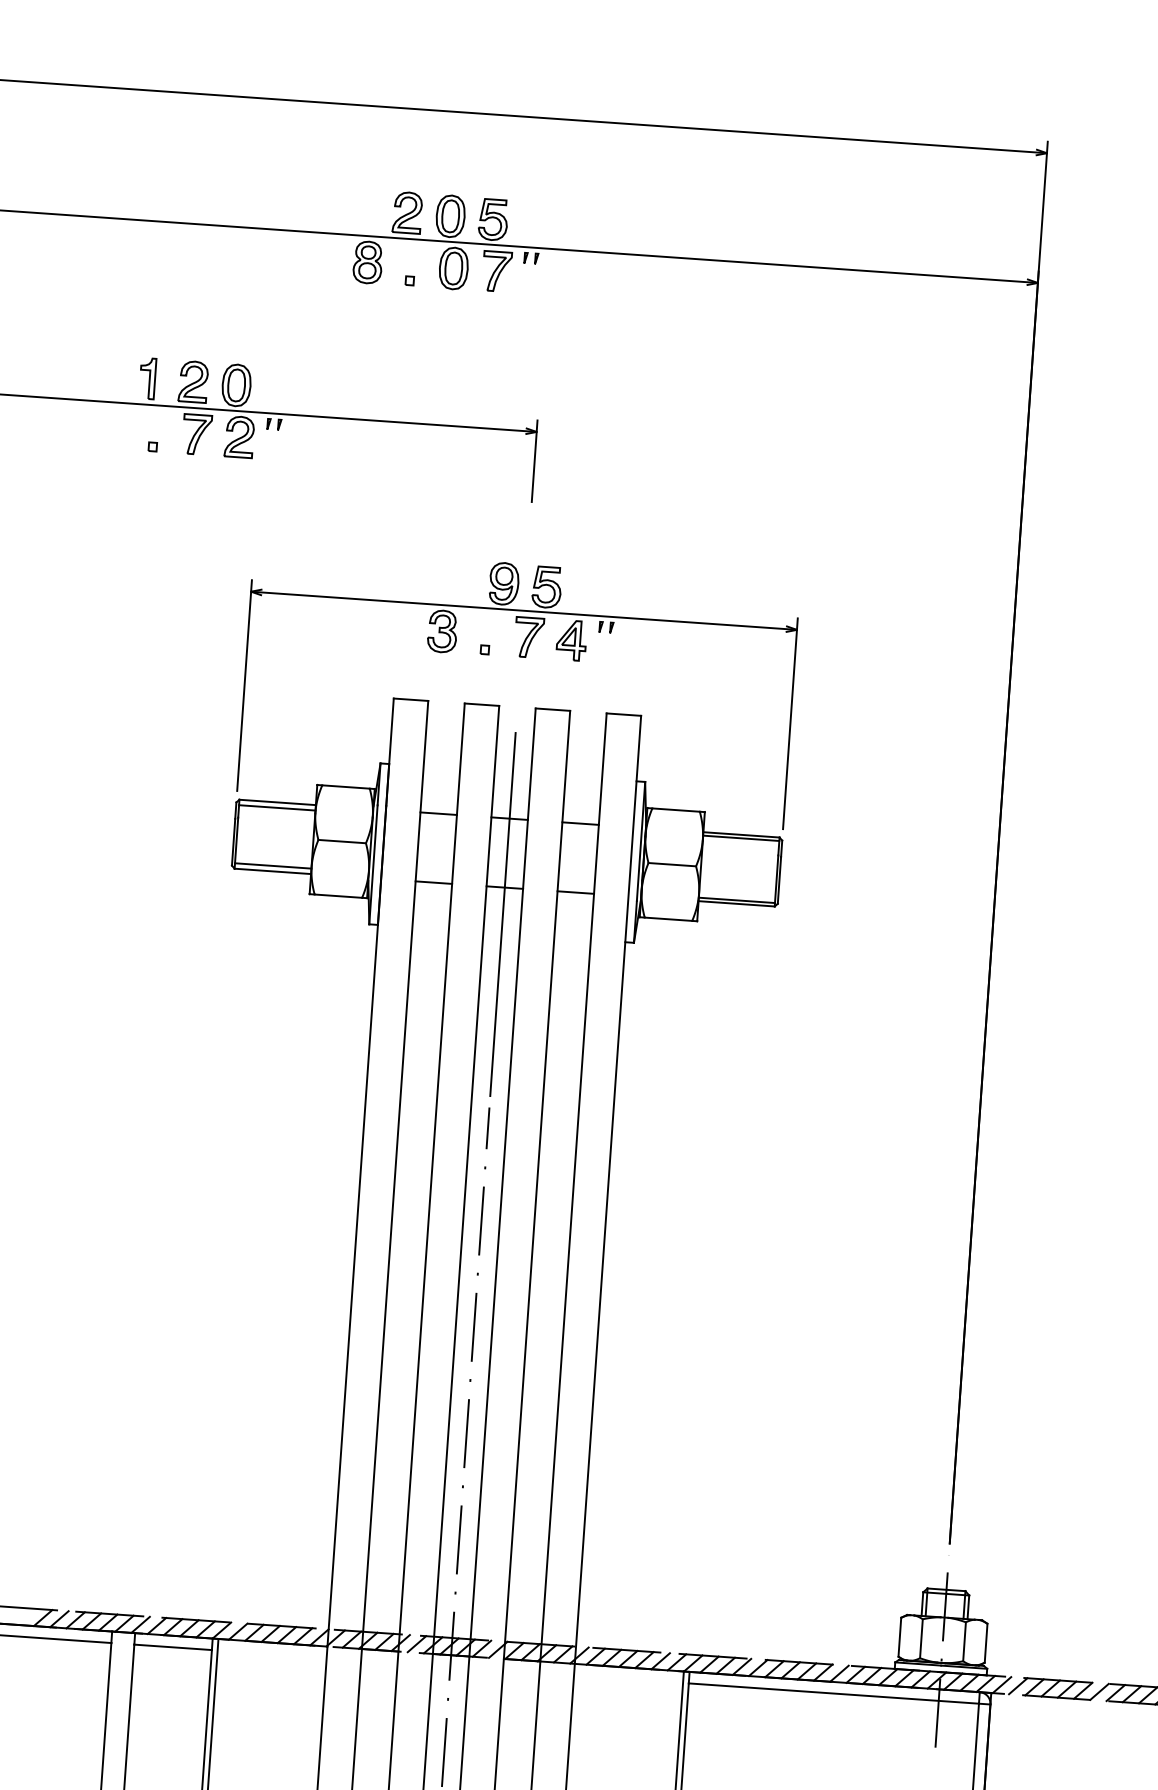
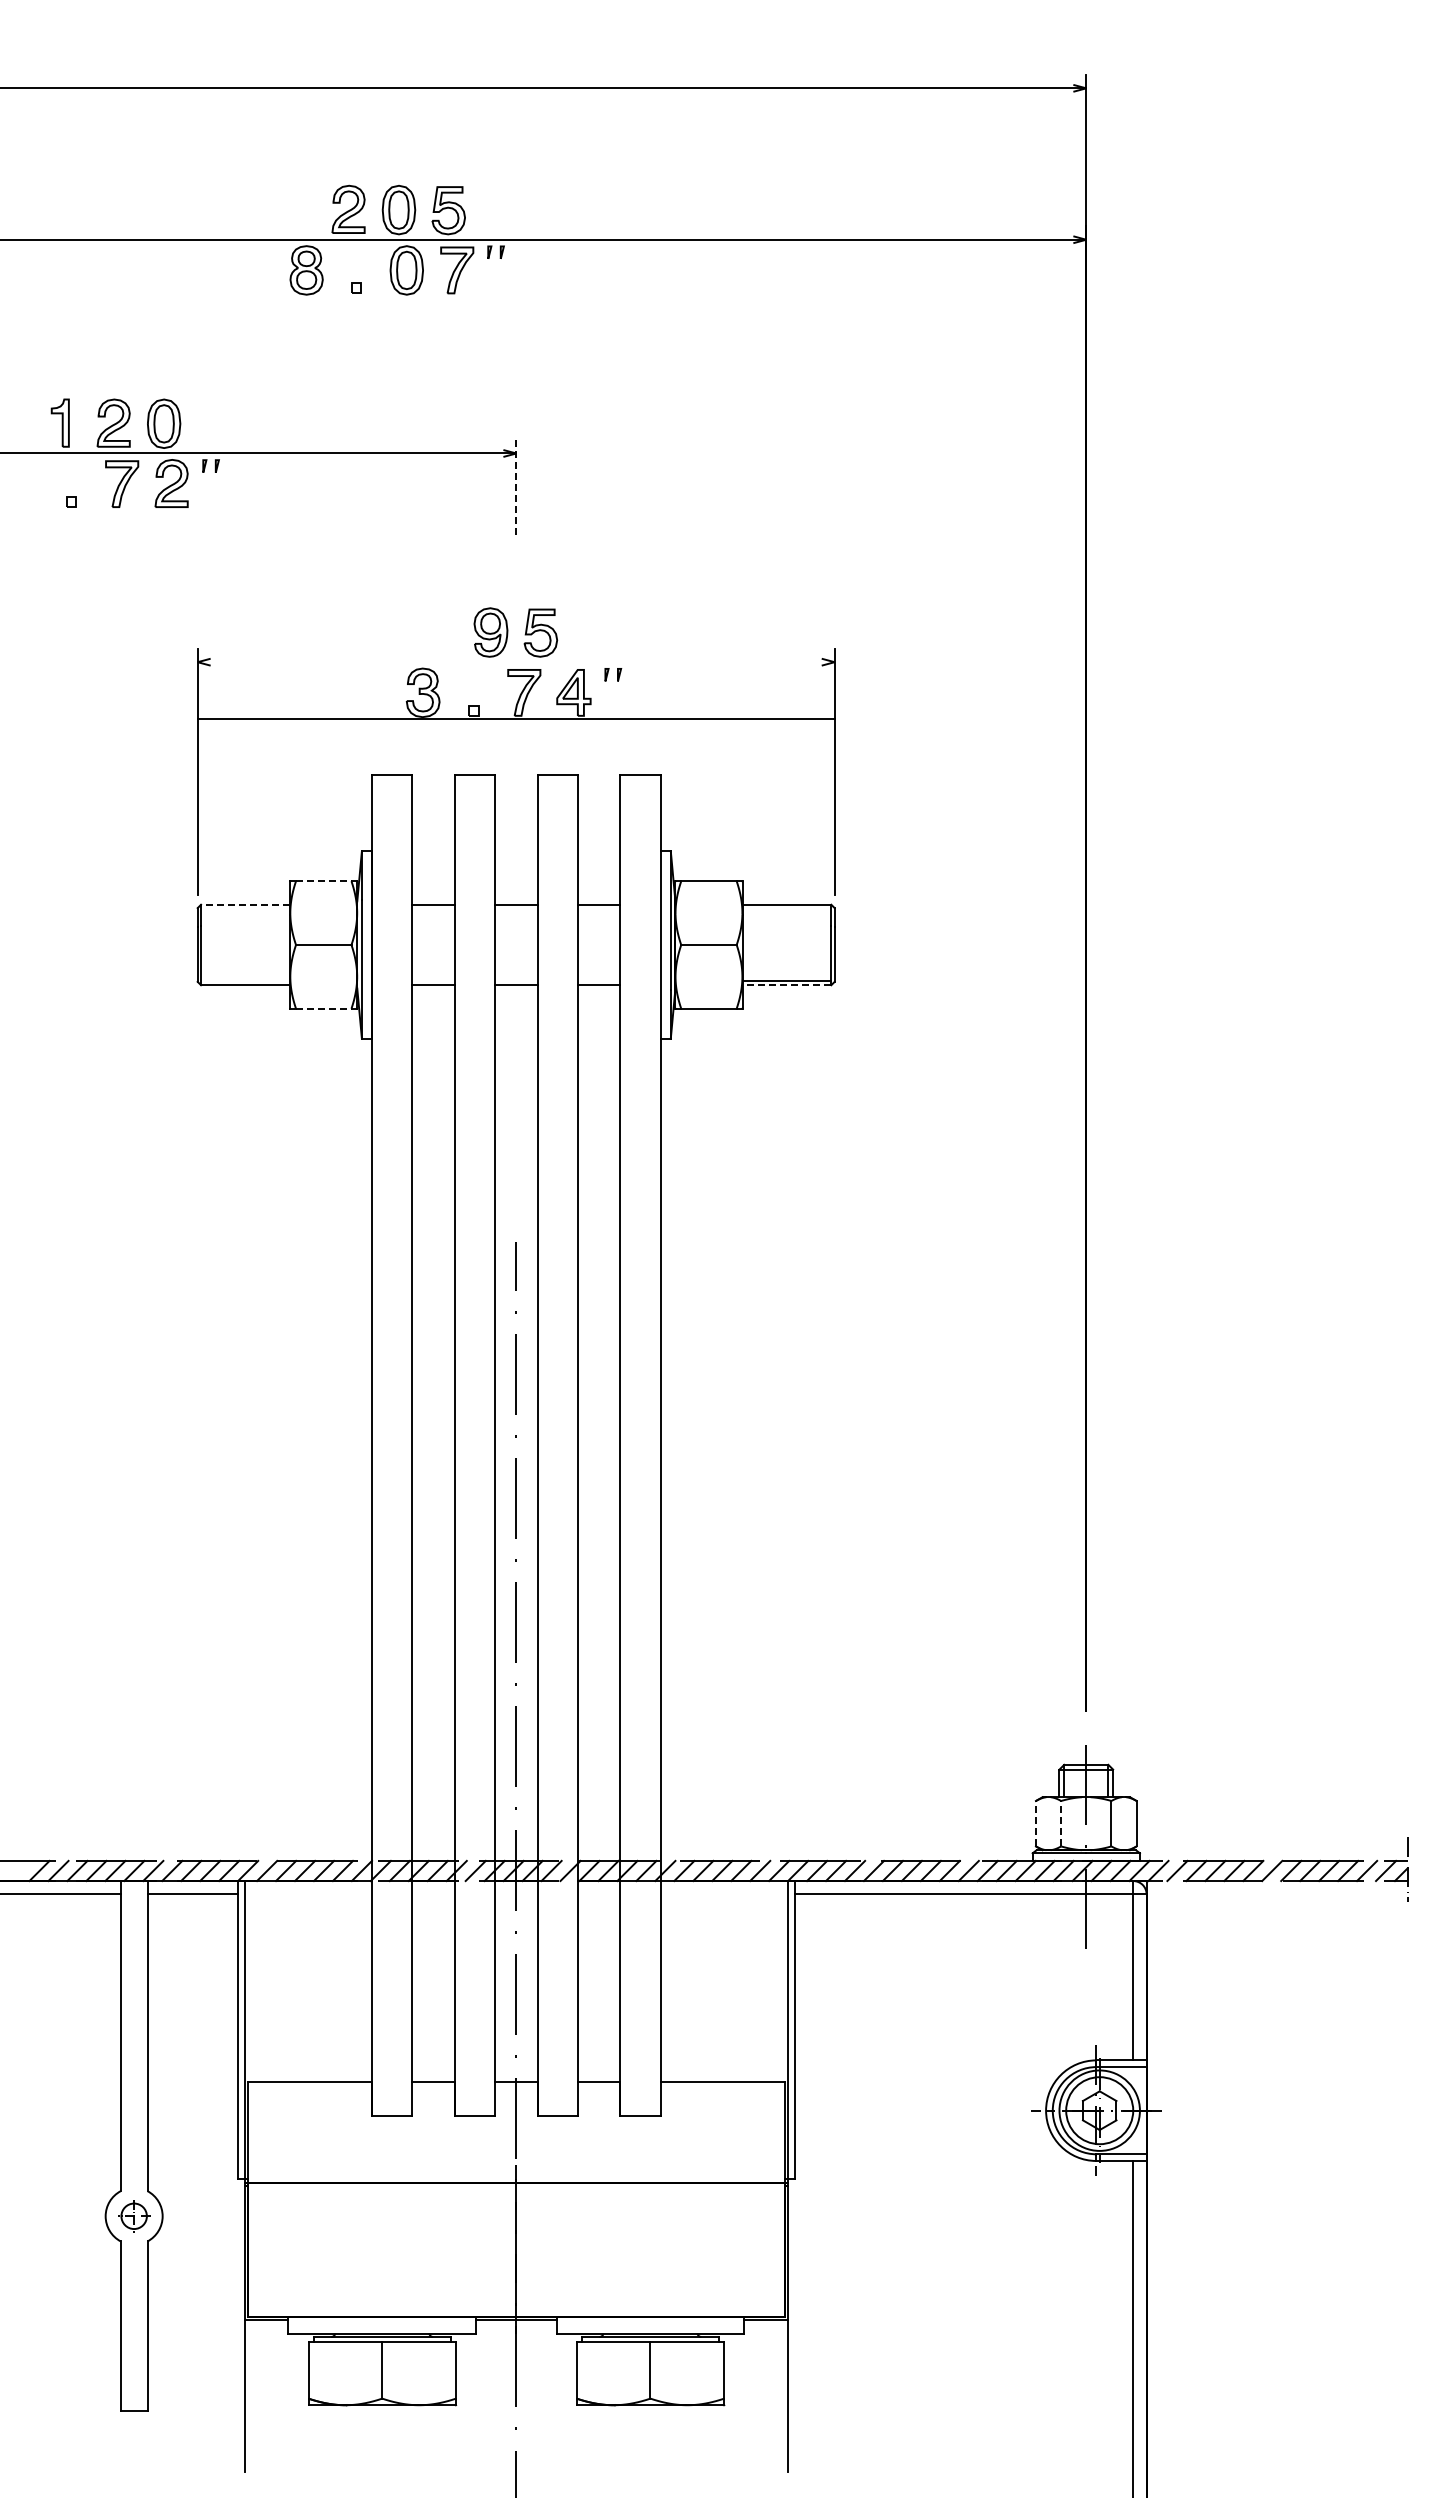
line: (534, 461) -> (516, 487), solid -> dashed
line: (523, 611) -> (515, 719), moved
line: (345, 787) -> (323, 881), solid -> dashed
line: (277, 802) -> (245, 904), solid -> dashed
line: (277, 808) -> (245, 911), removed
line: (740, 838) -> (786, 908), removed
line: (273, 865) -> (245, 978), removed
line: (338, 896) -> (323, 1008), solid -> dashed
line: (736, 904) -> (786, 985), solid -> dashed
line: (503, 914) -> (516, 1016), removed
line: (899, 1637) -> (1035, 1823), solid -> dashed
line: (921, 1638) -> (1061, 1823), solid -> dashed

